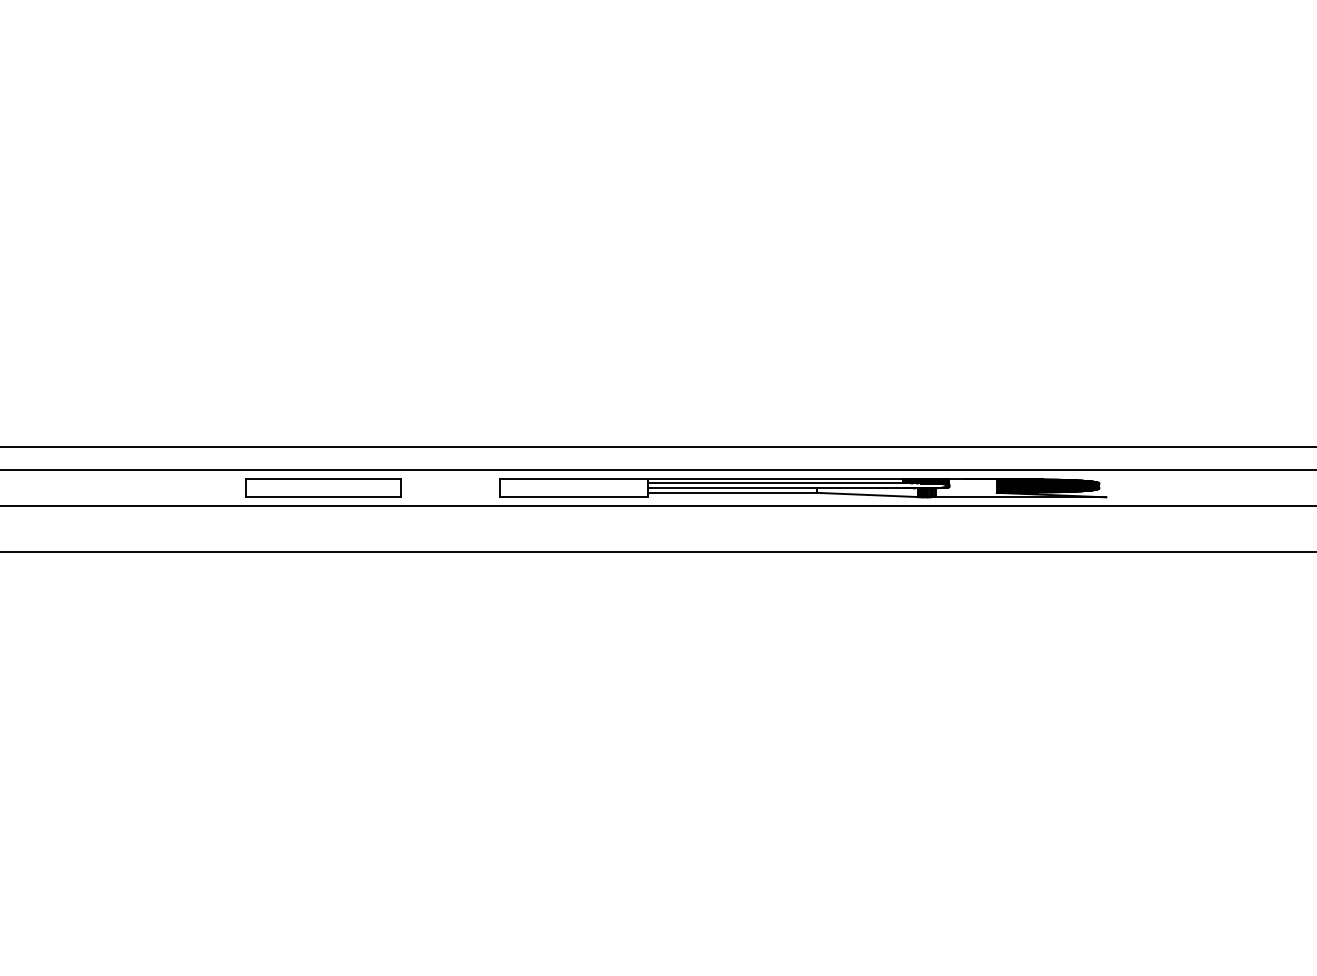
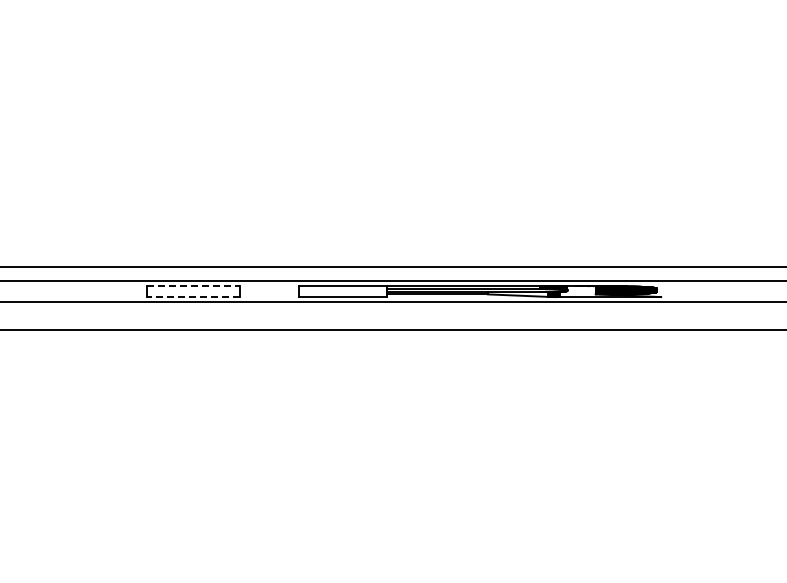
line: (323, 479) -> (193, 286), solid -> dashed
line: (322, 498) -> (192, 297), solid -> dashed

